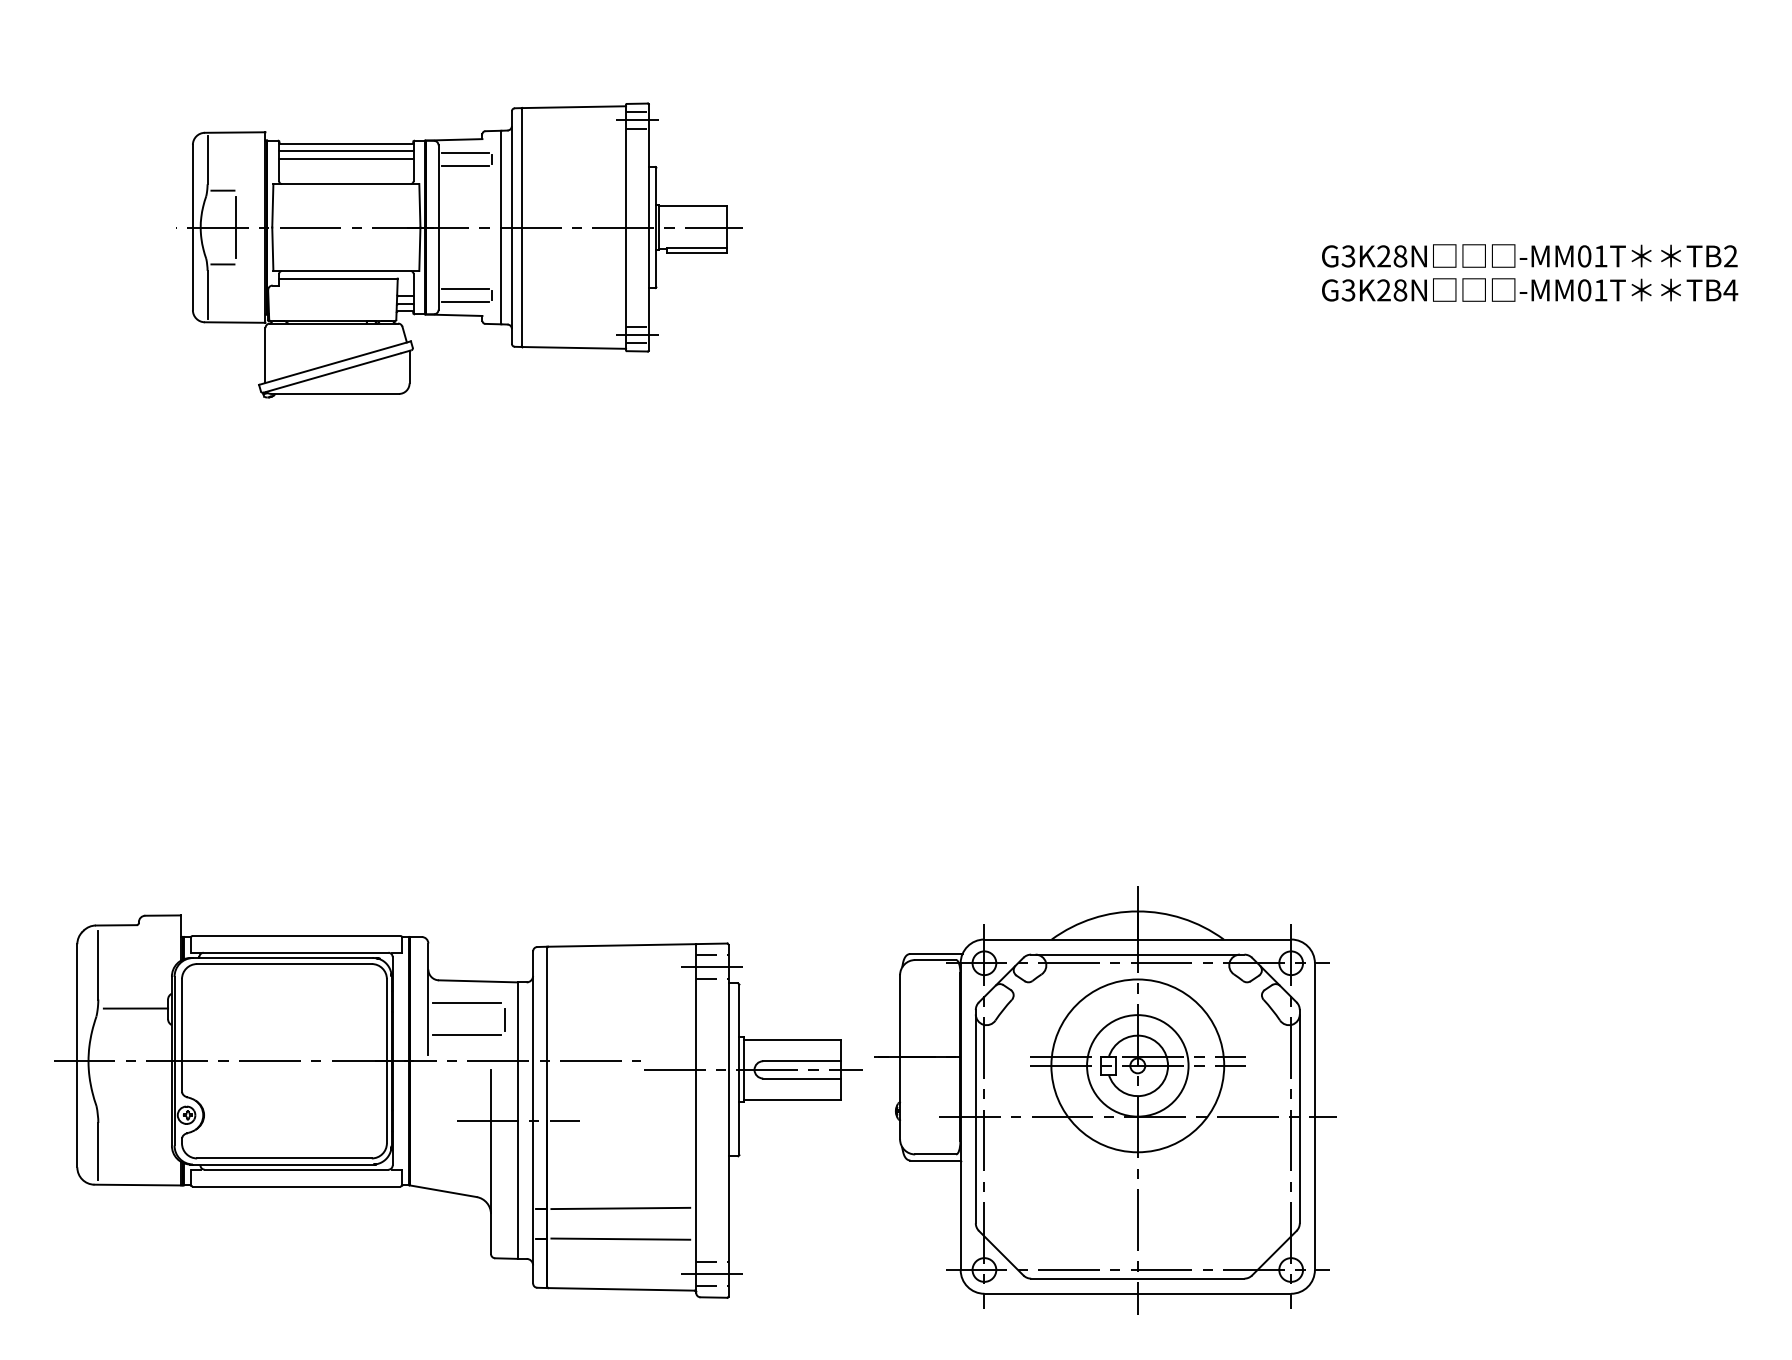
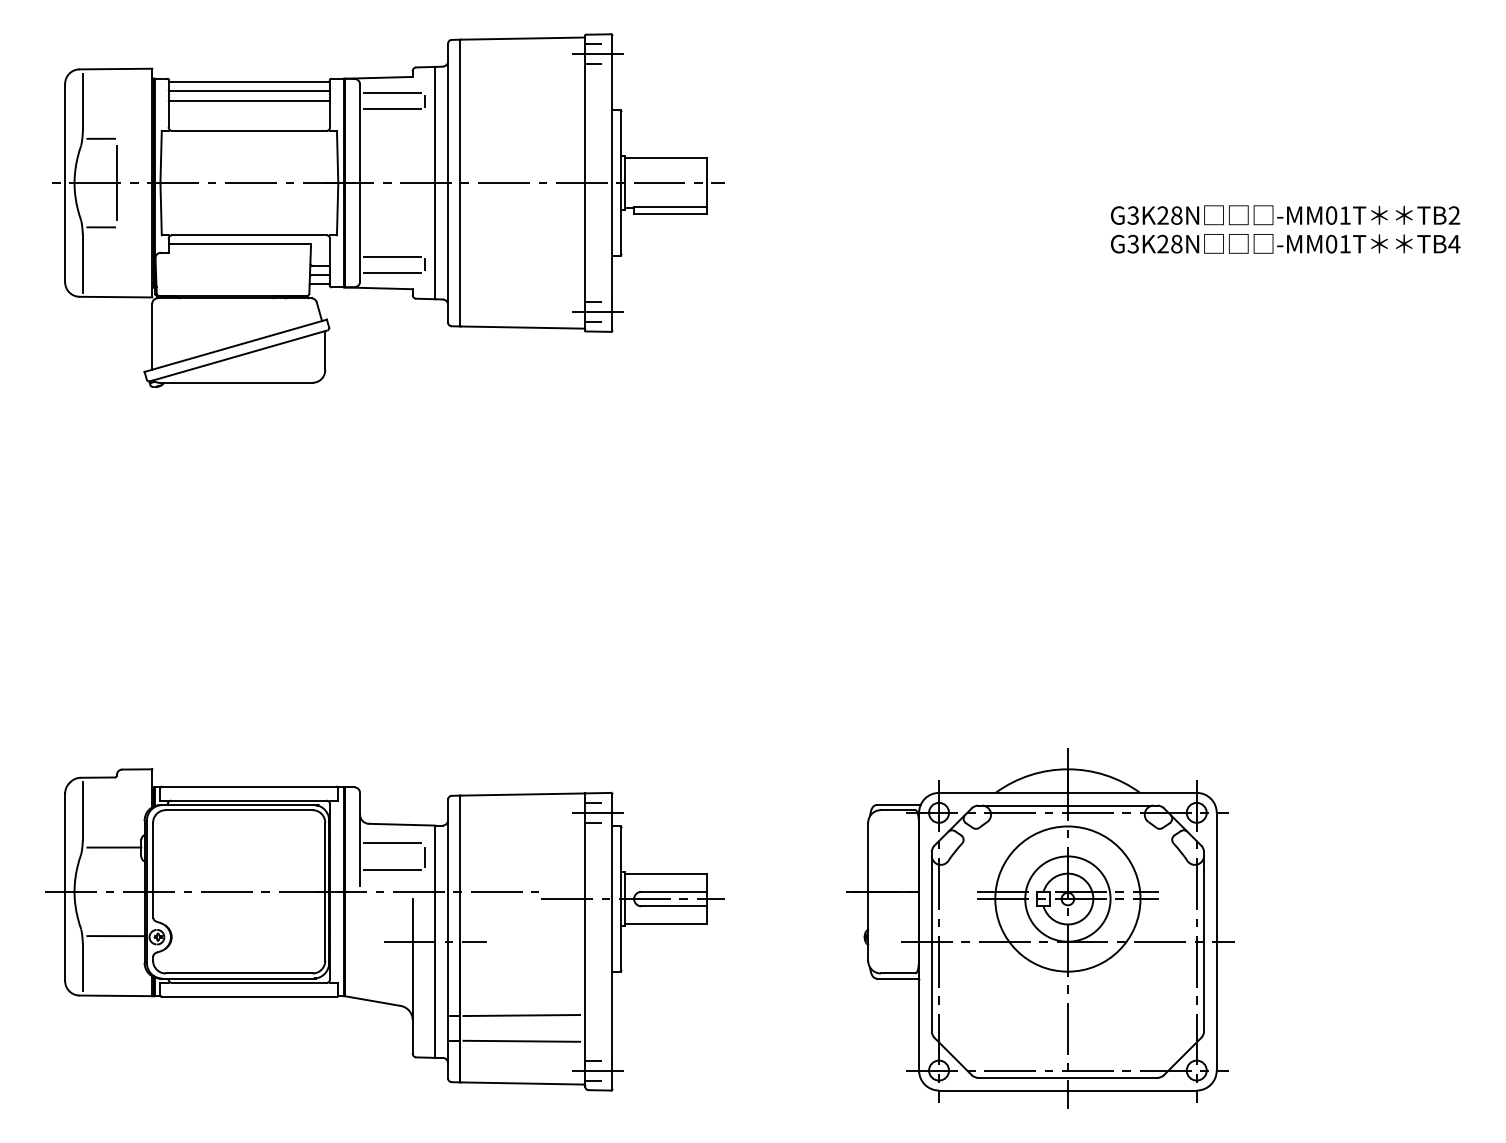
part: (462, 250) -> (388, 210), size x1.43
part: (1105, 1100) -> (1040, 928), moved
line: (137, 1113) -> (115, 935), added

